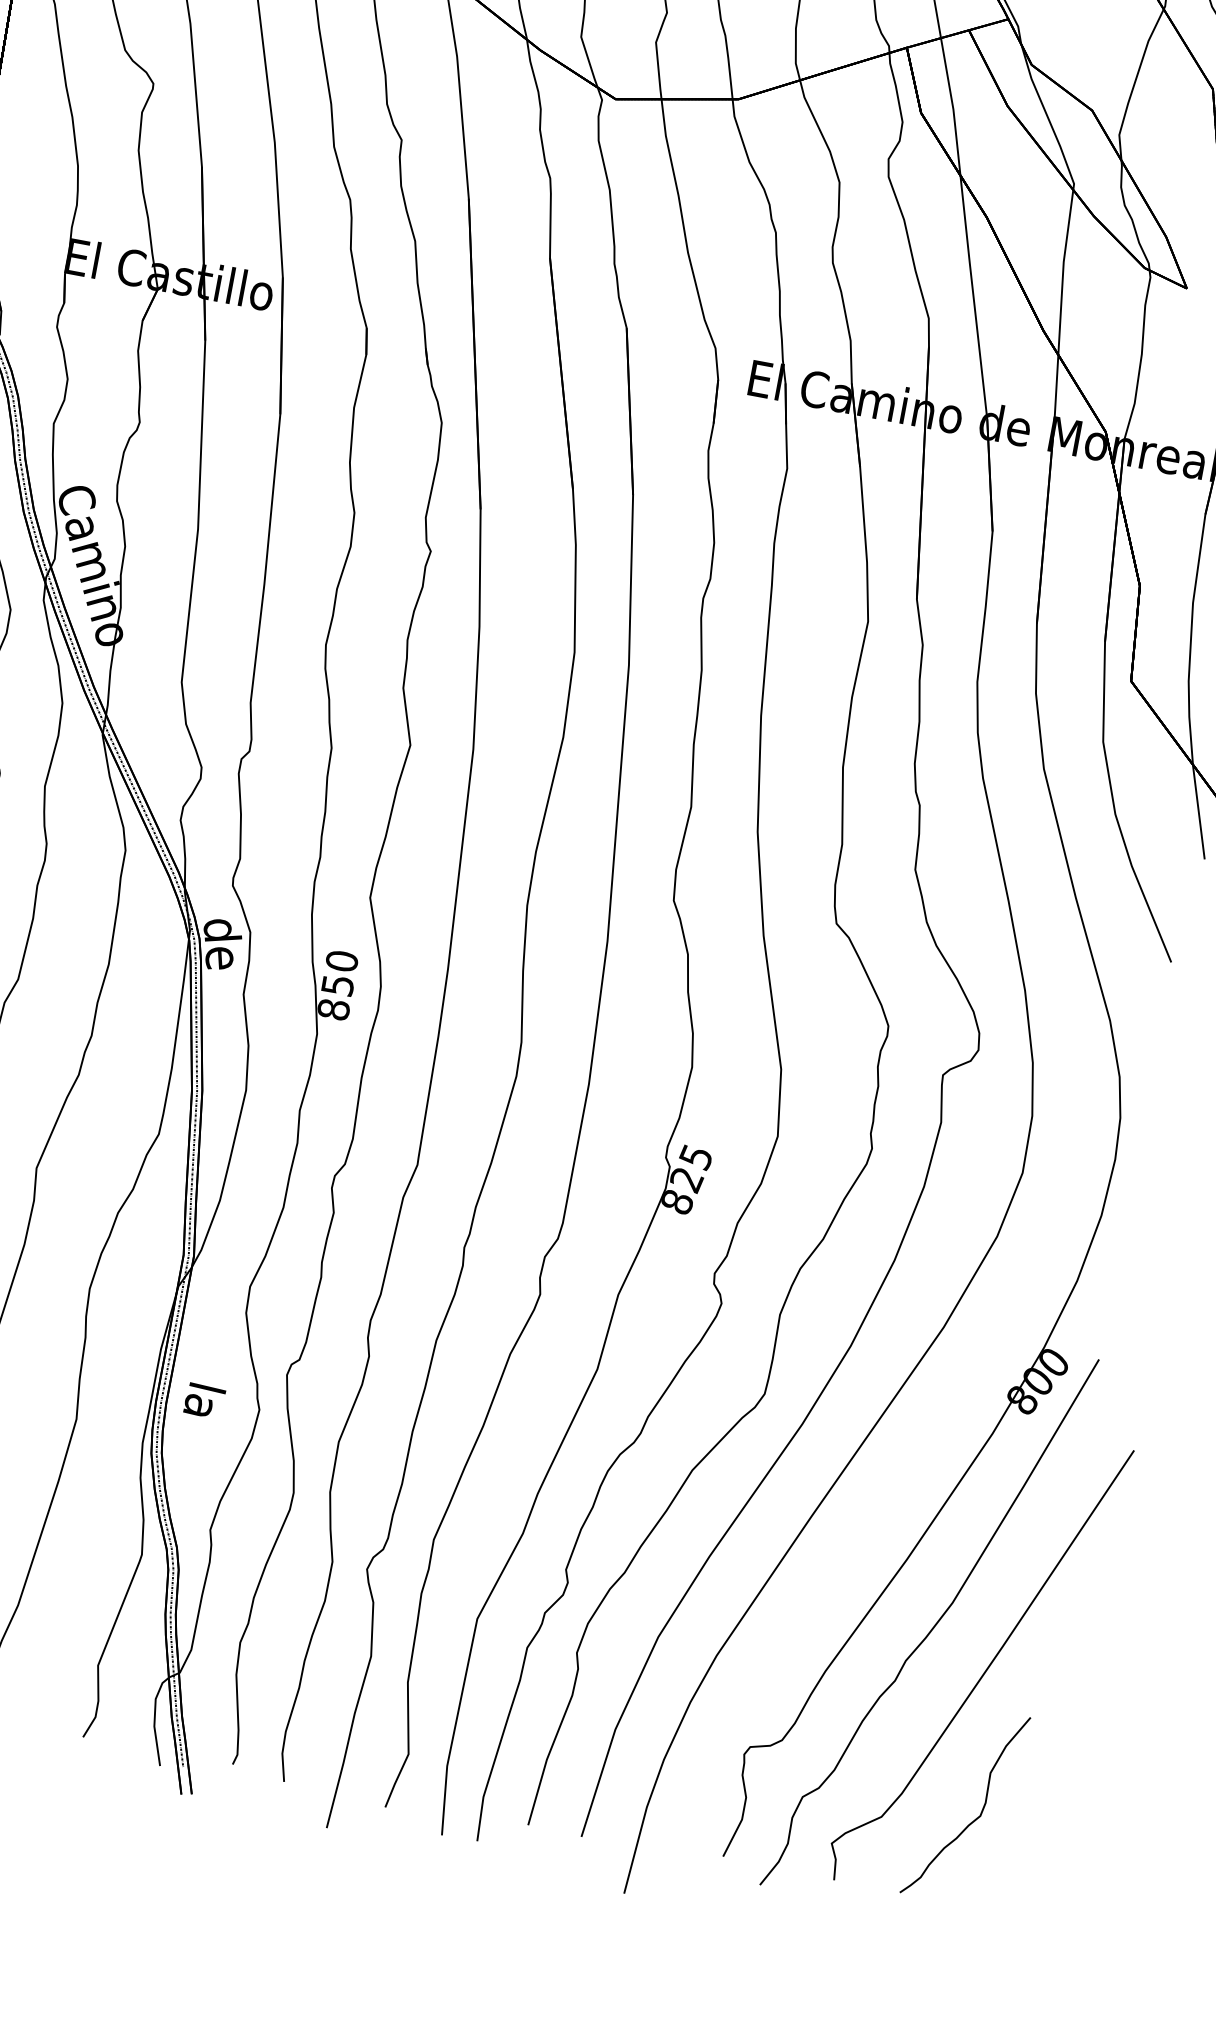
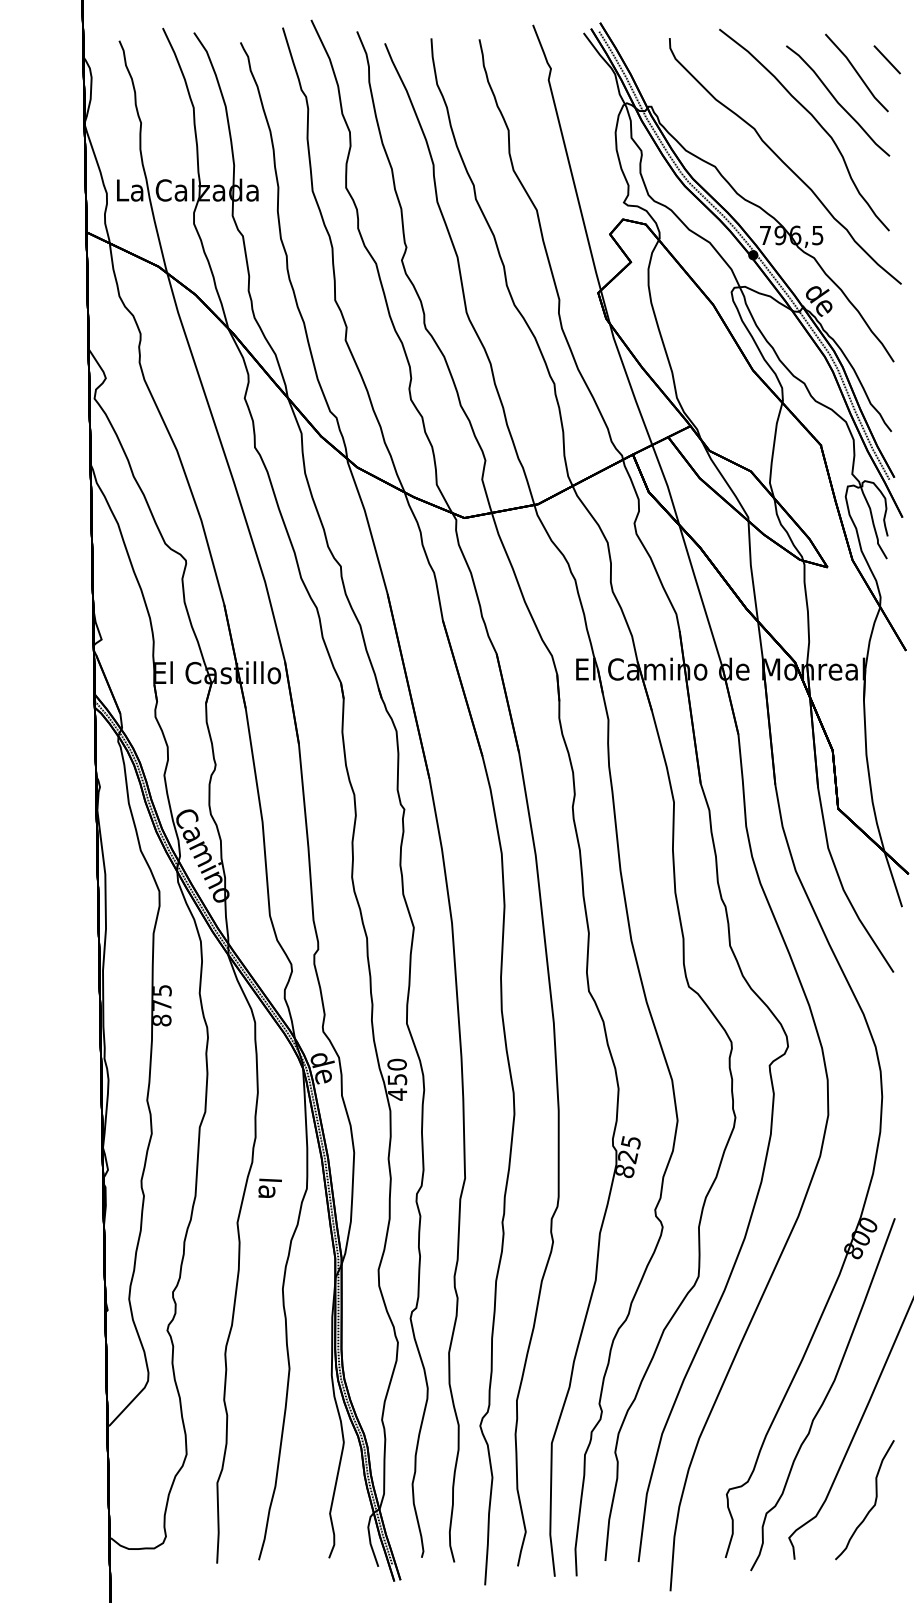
text: (333, 1009) -> (397, 1094), 850 -> 450
text: (203, 1399) -> (269, 1187), moved

